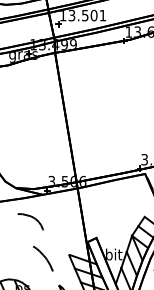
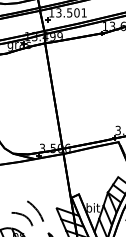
part: (31, 222) -> (22, 219), moved

